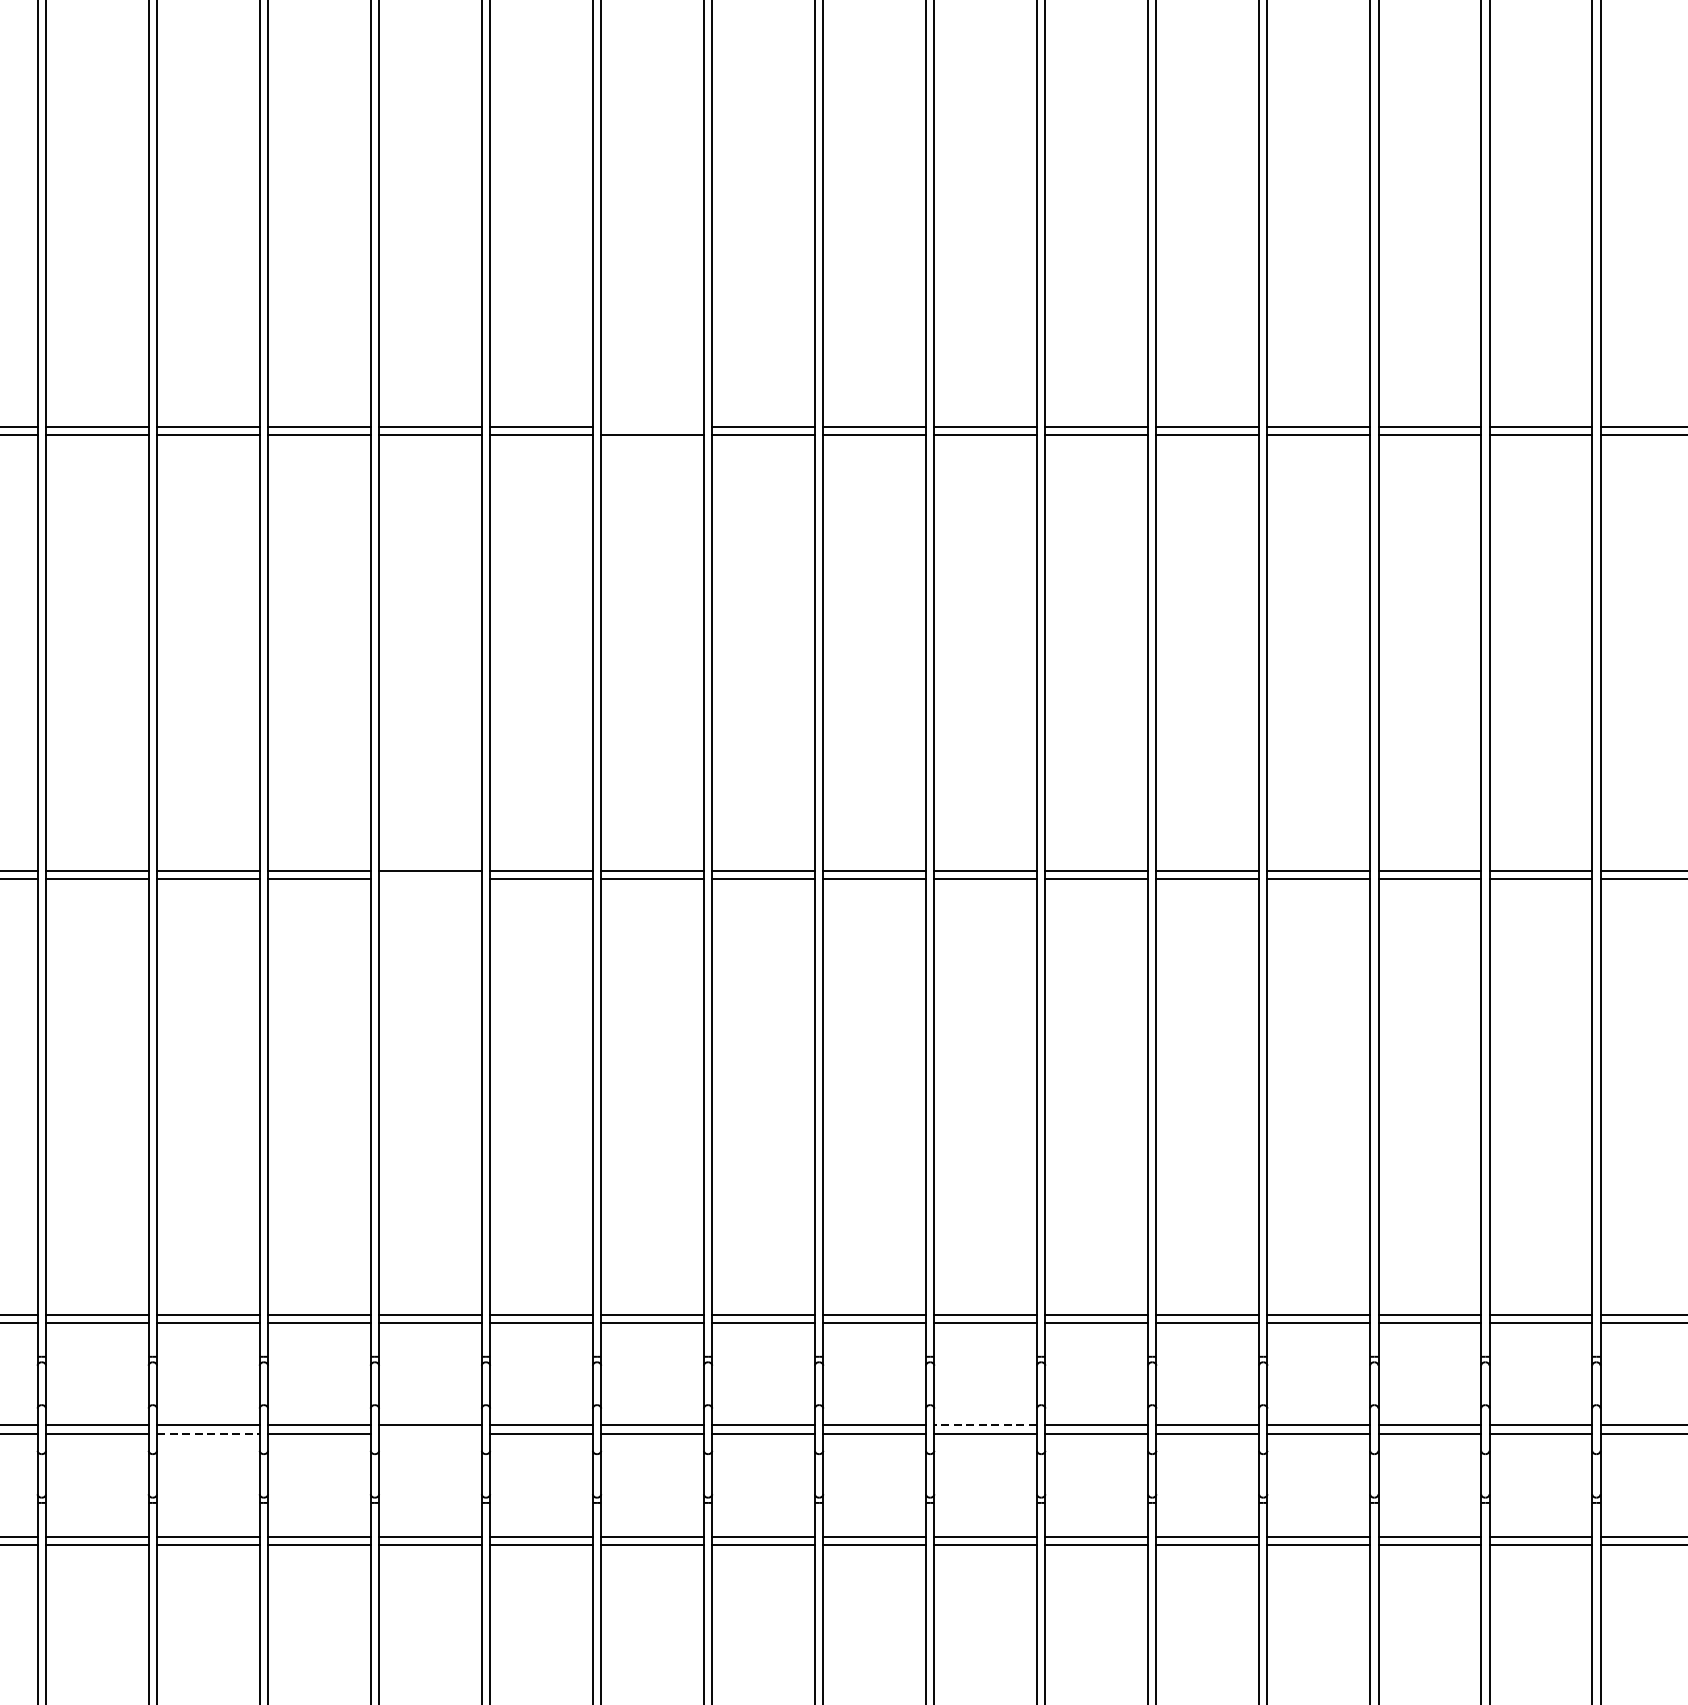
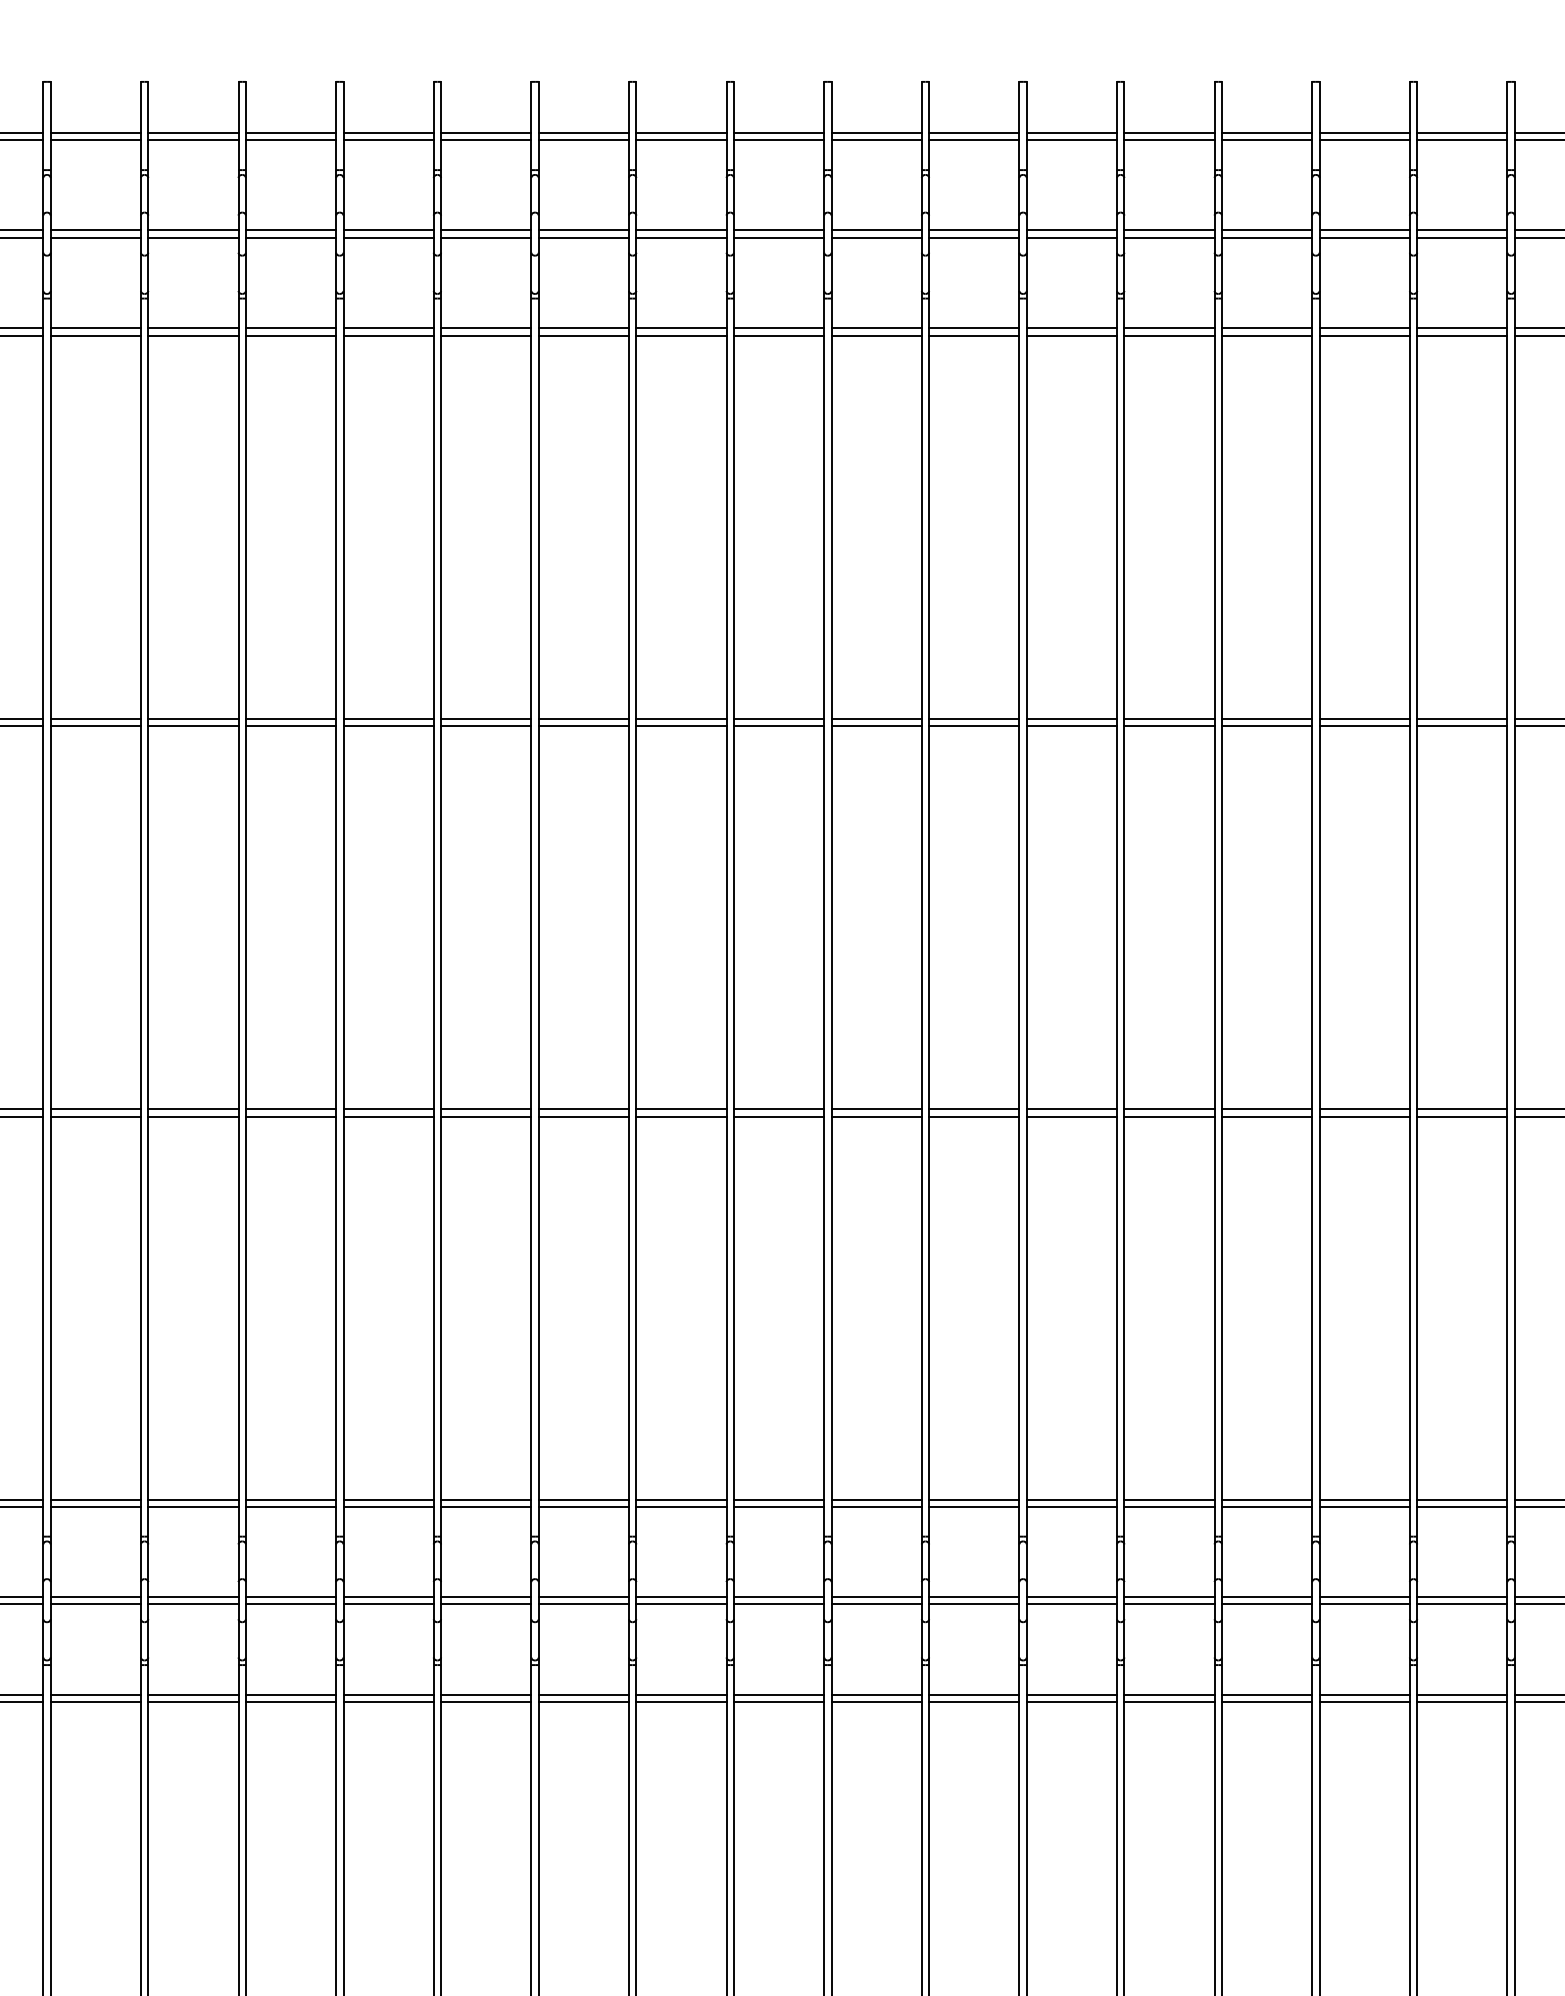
line: (652, 426) -> (583, 718), added
line: (430, 878) -> (388, 1116), added
line: (985, 1424) -> (876, 1596), dashed -> solid
line: (208, 1434) -> (193, 1604), dashed -> solid
line: (430, 1434) -> (388, 1604), added

